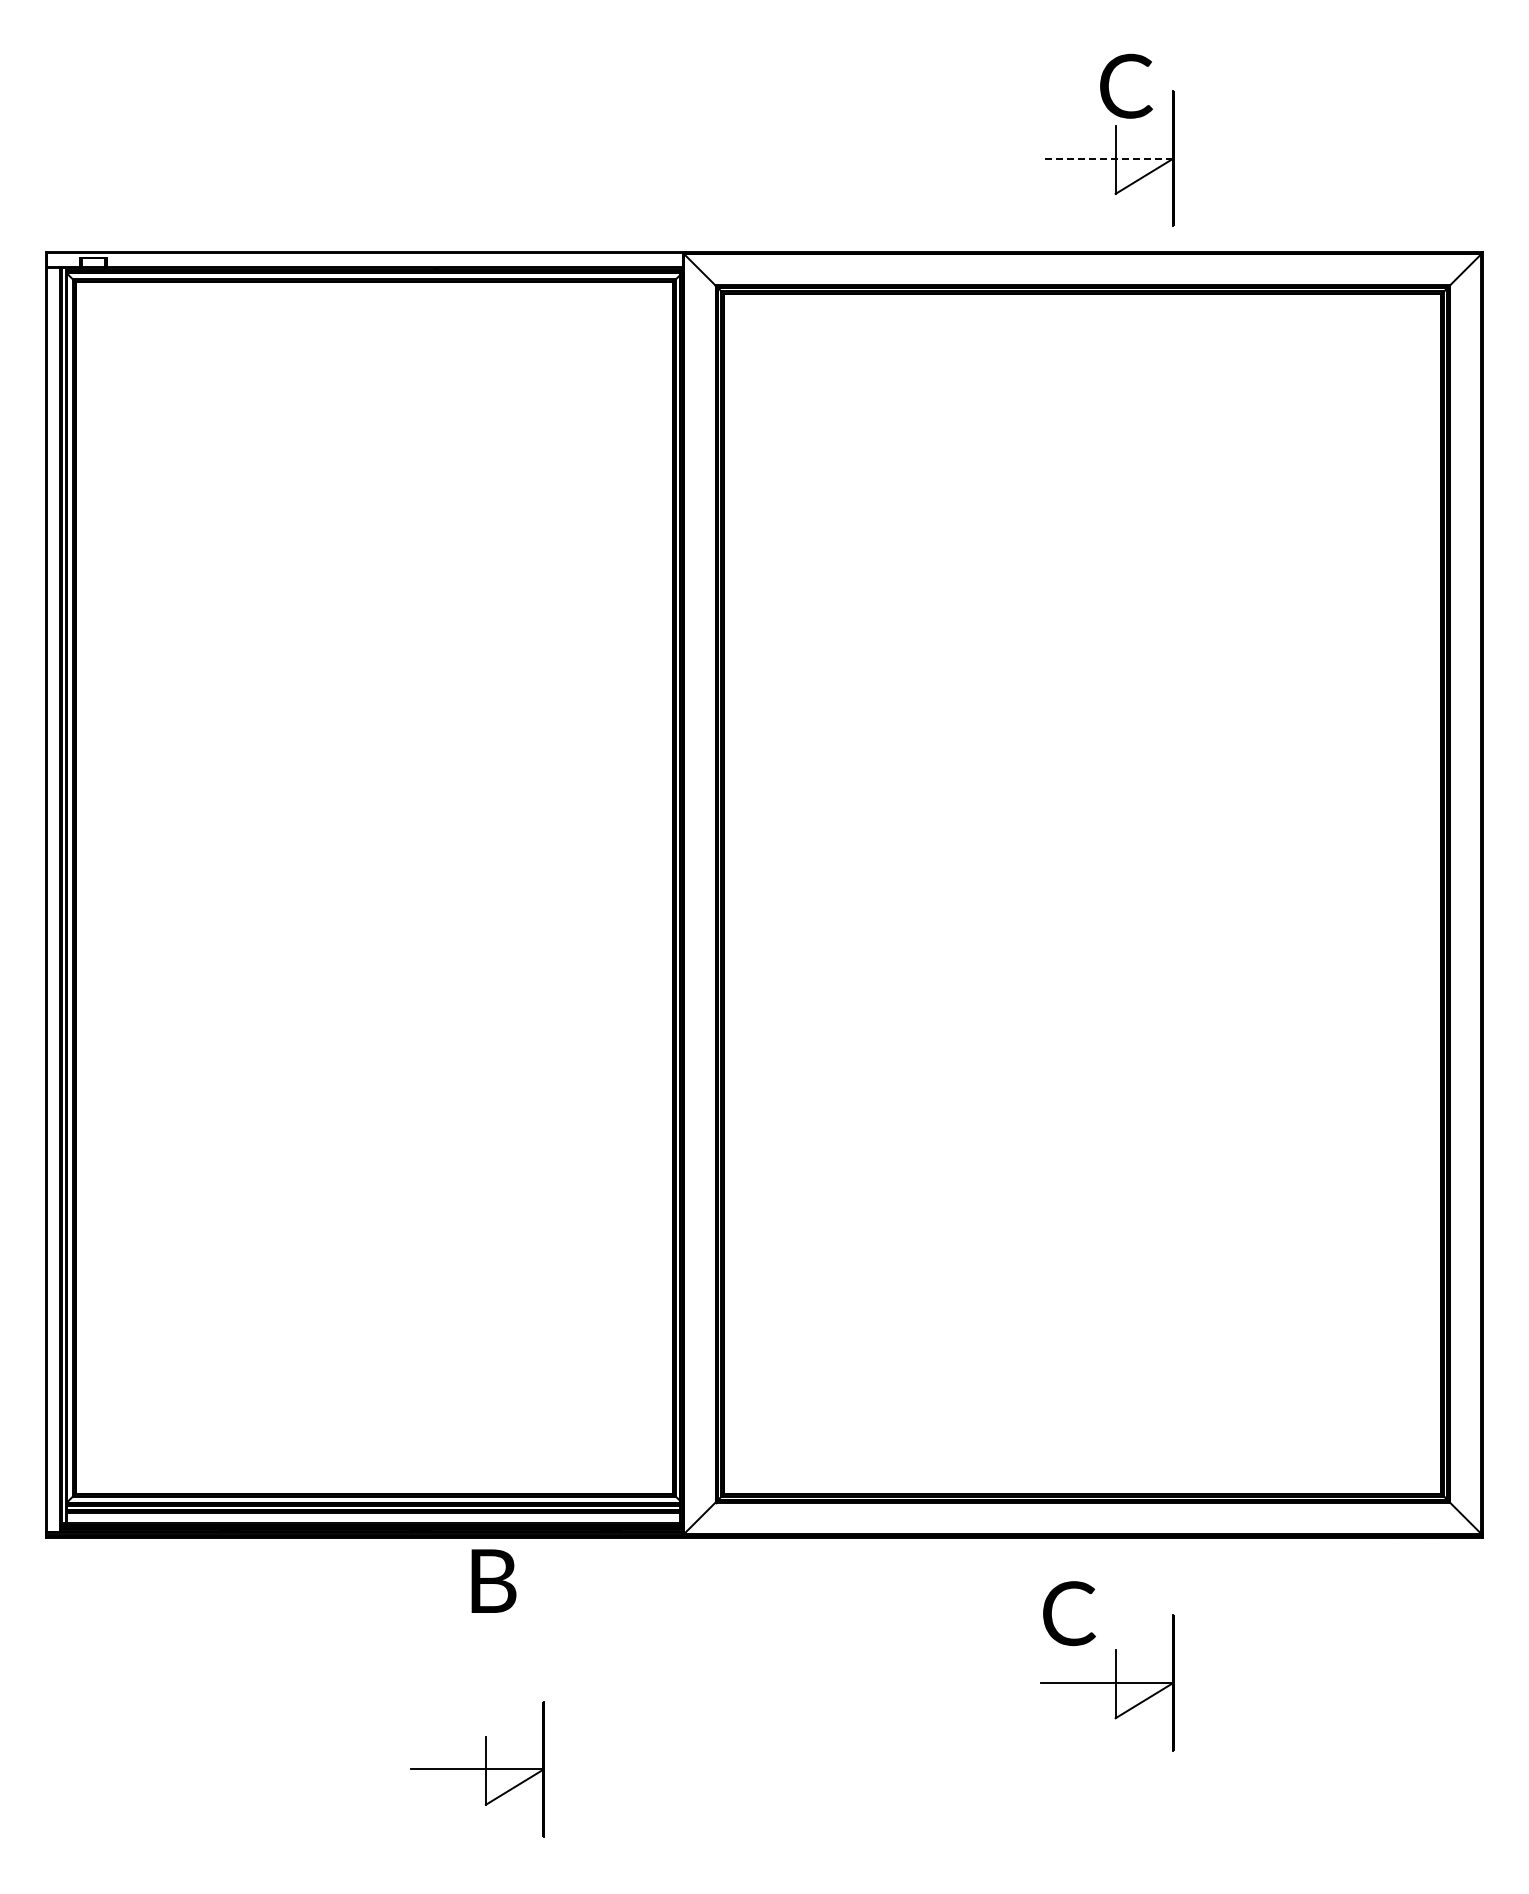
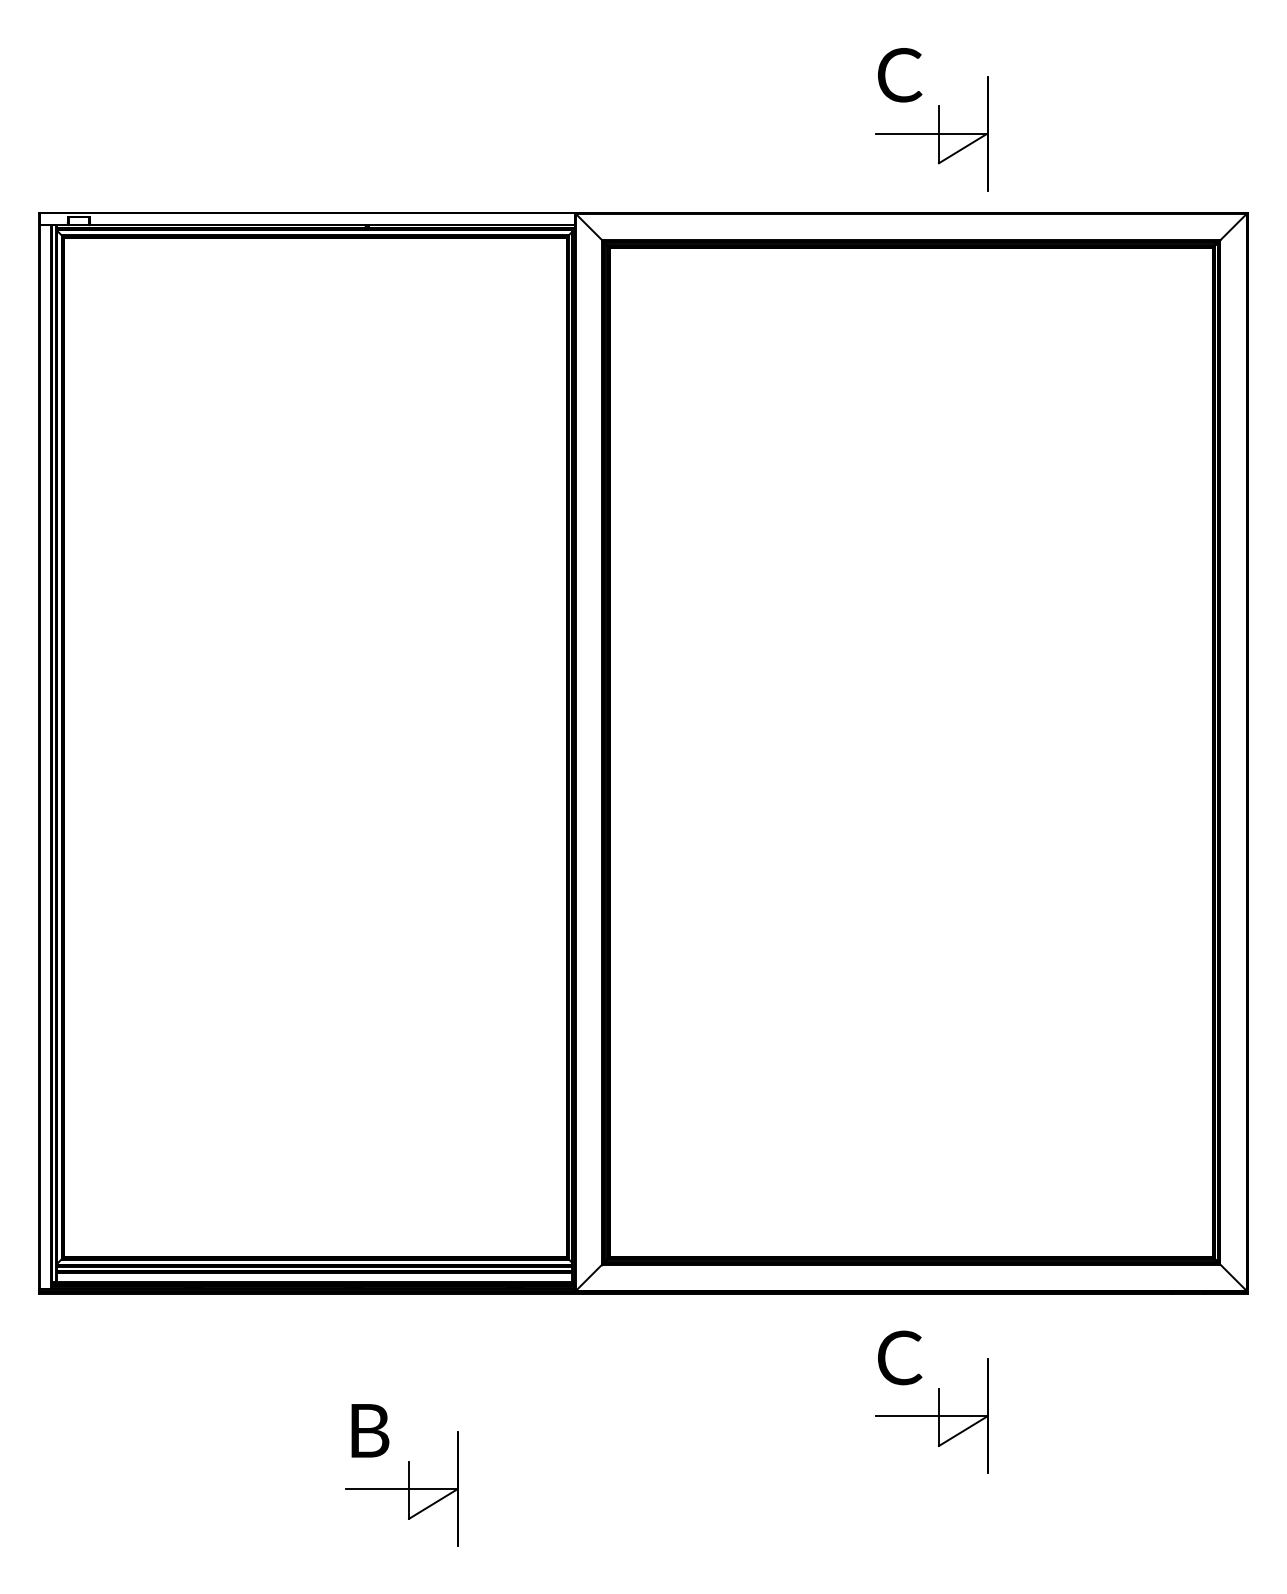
text: (1126, 85) -> (900, 74), moved
line: (1106, 158) -> (931, 133), dashed -> solid
text: (493, 1580) -> (370, 1430), moved

